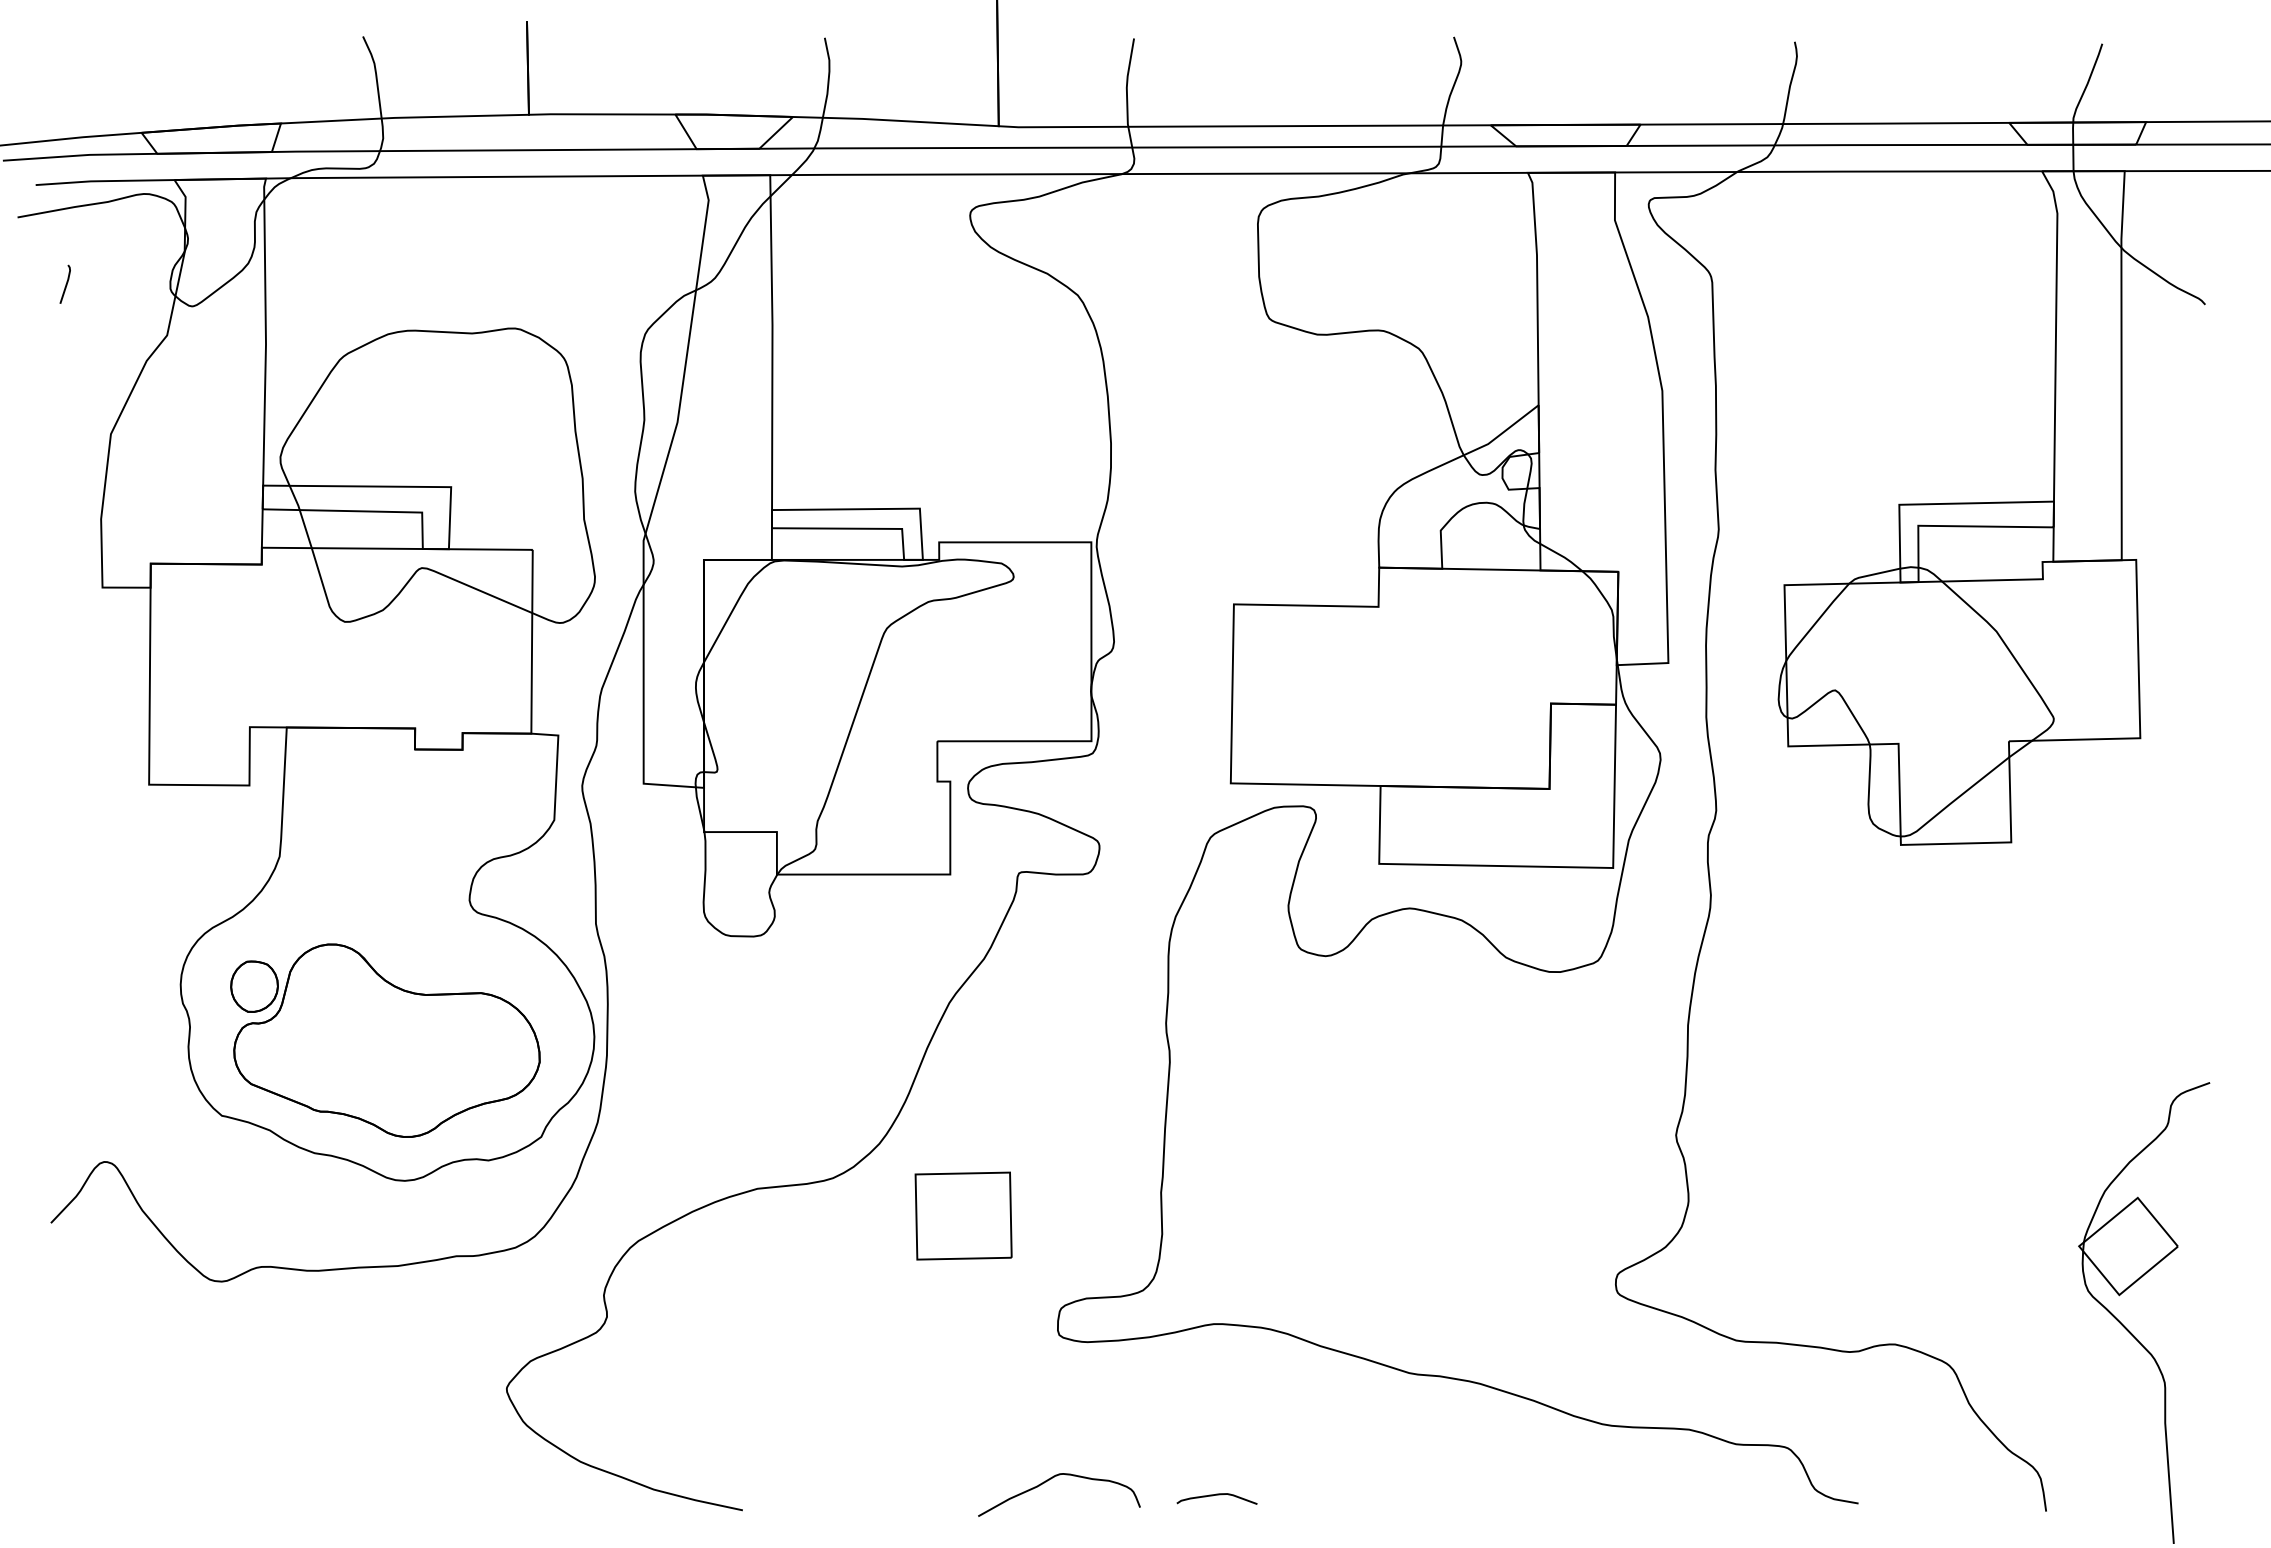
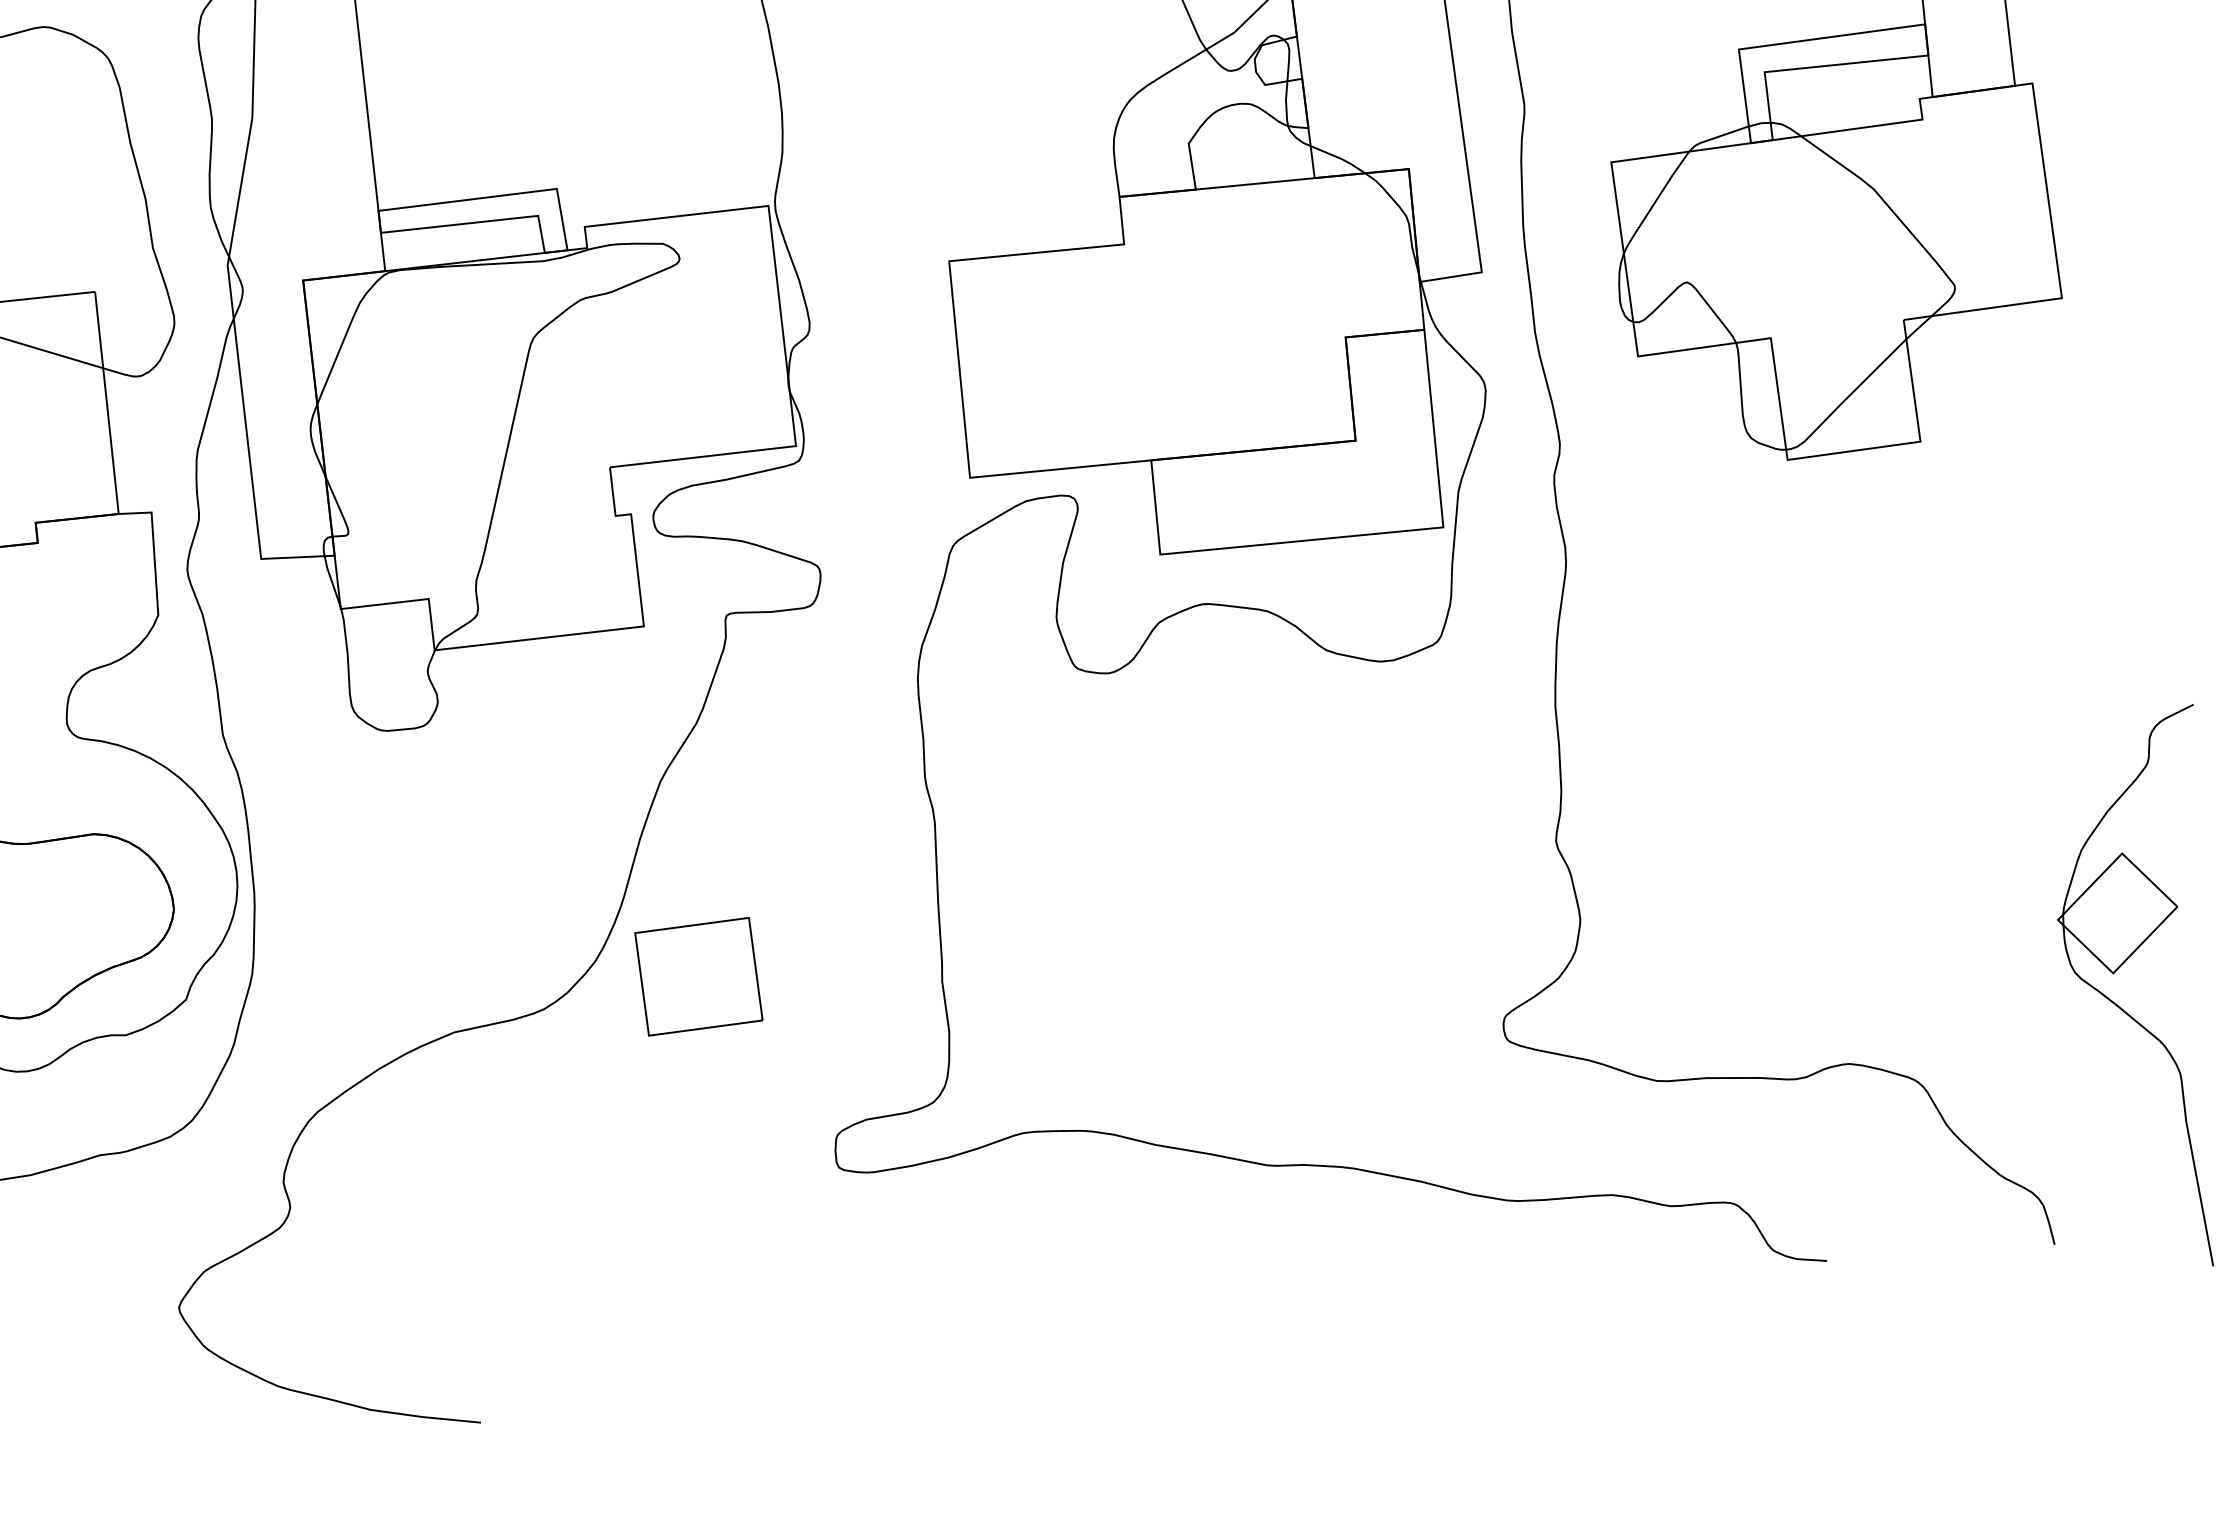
part: (963, 1215) -> (698, 976), moved
curve: (1051, 1479) -> (849, 1342), removed
curve: (1216, 1495) -> (1050, 1339), removed

